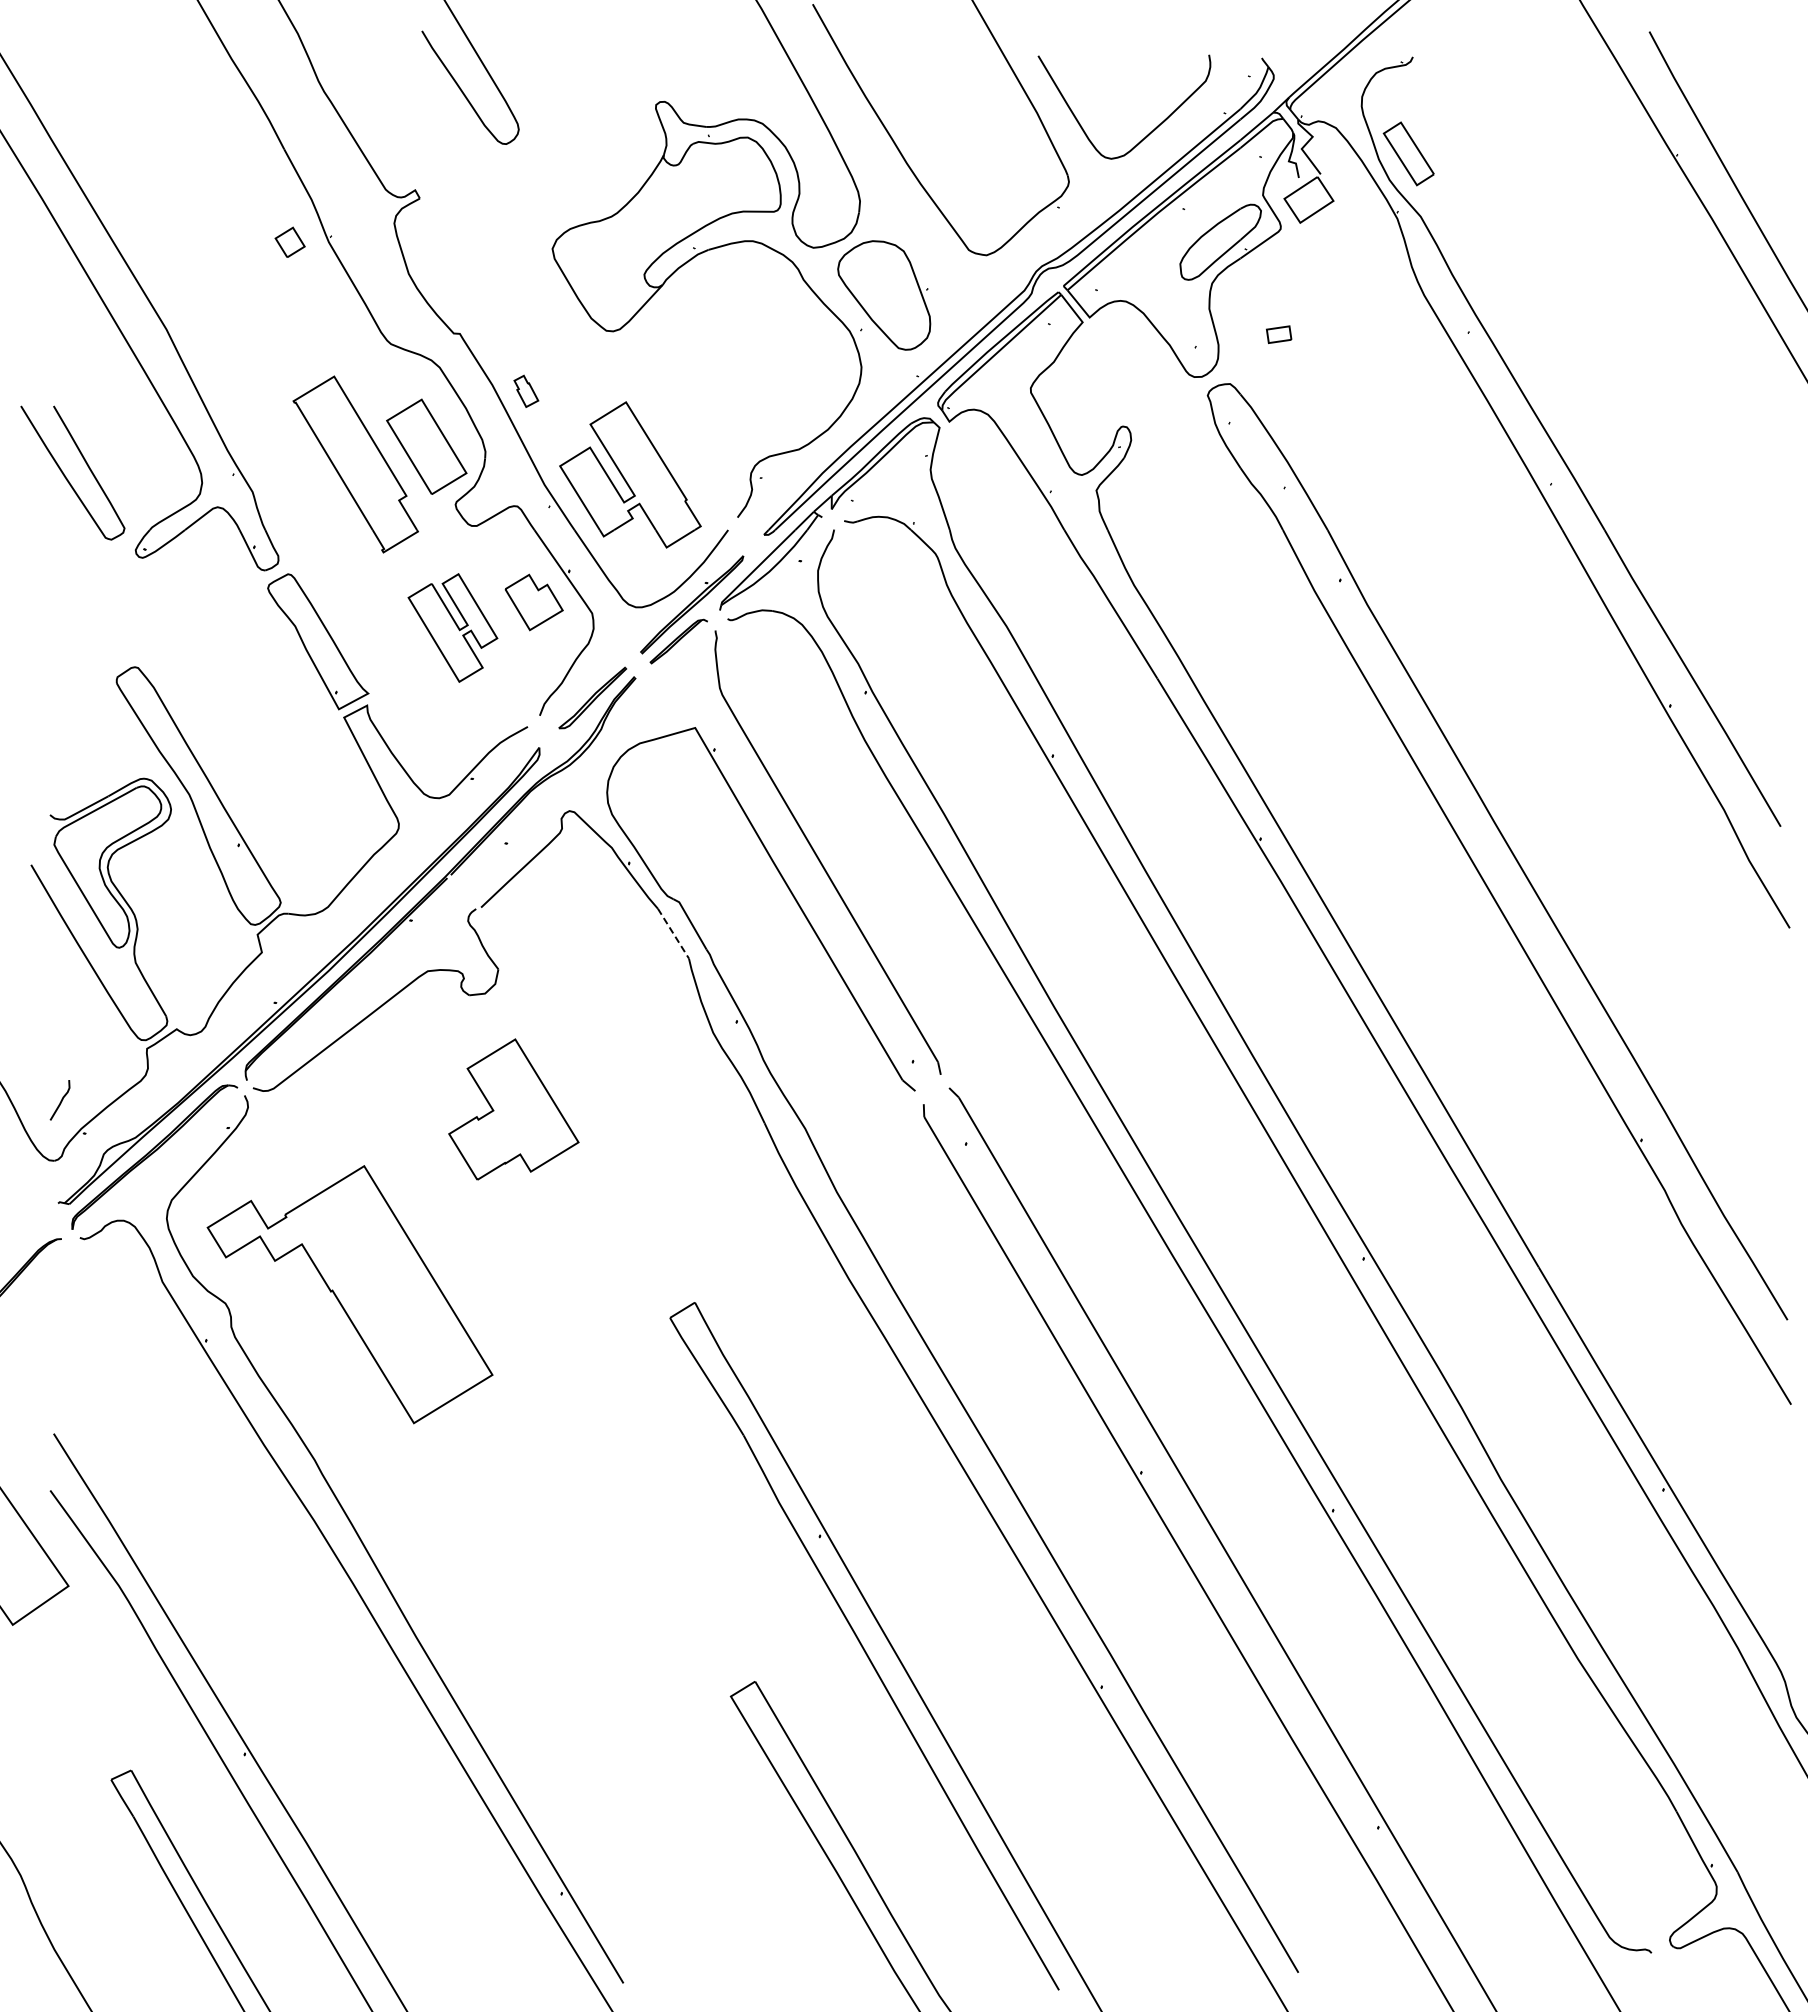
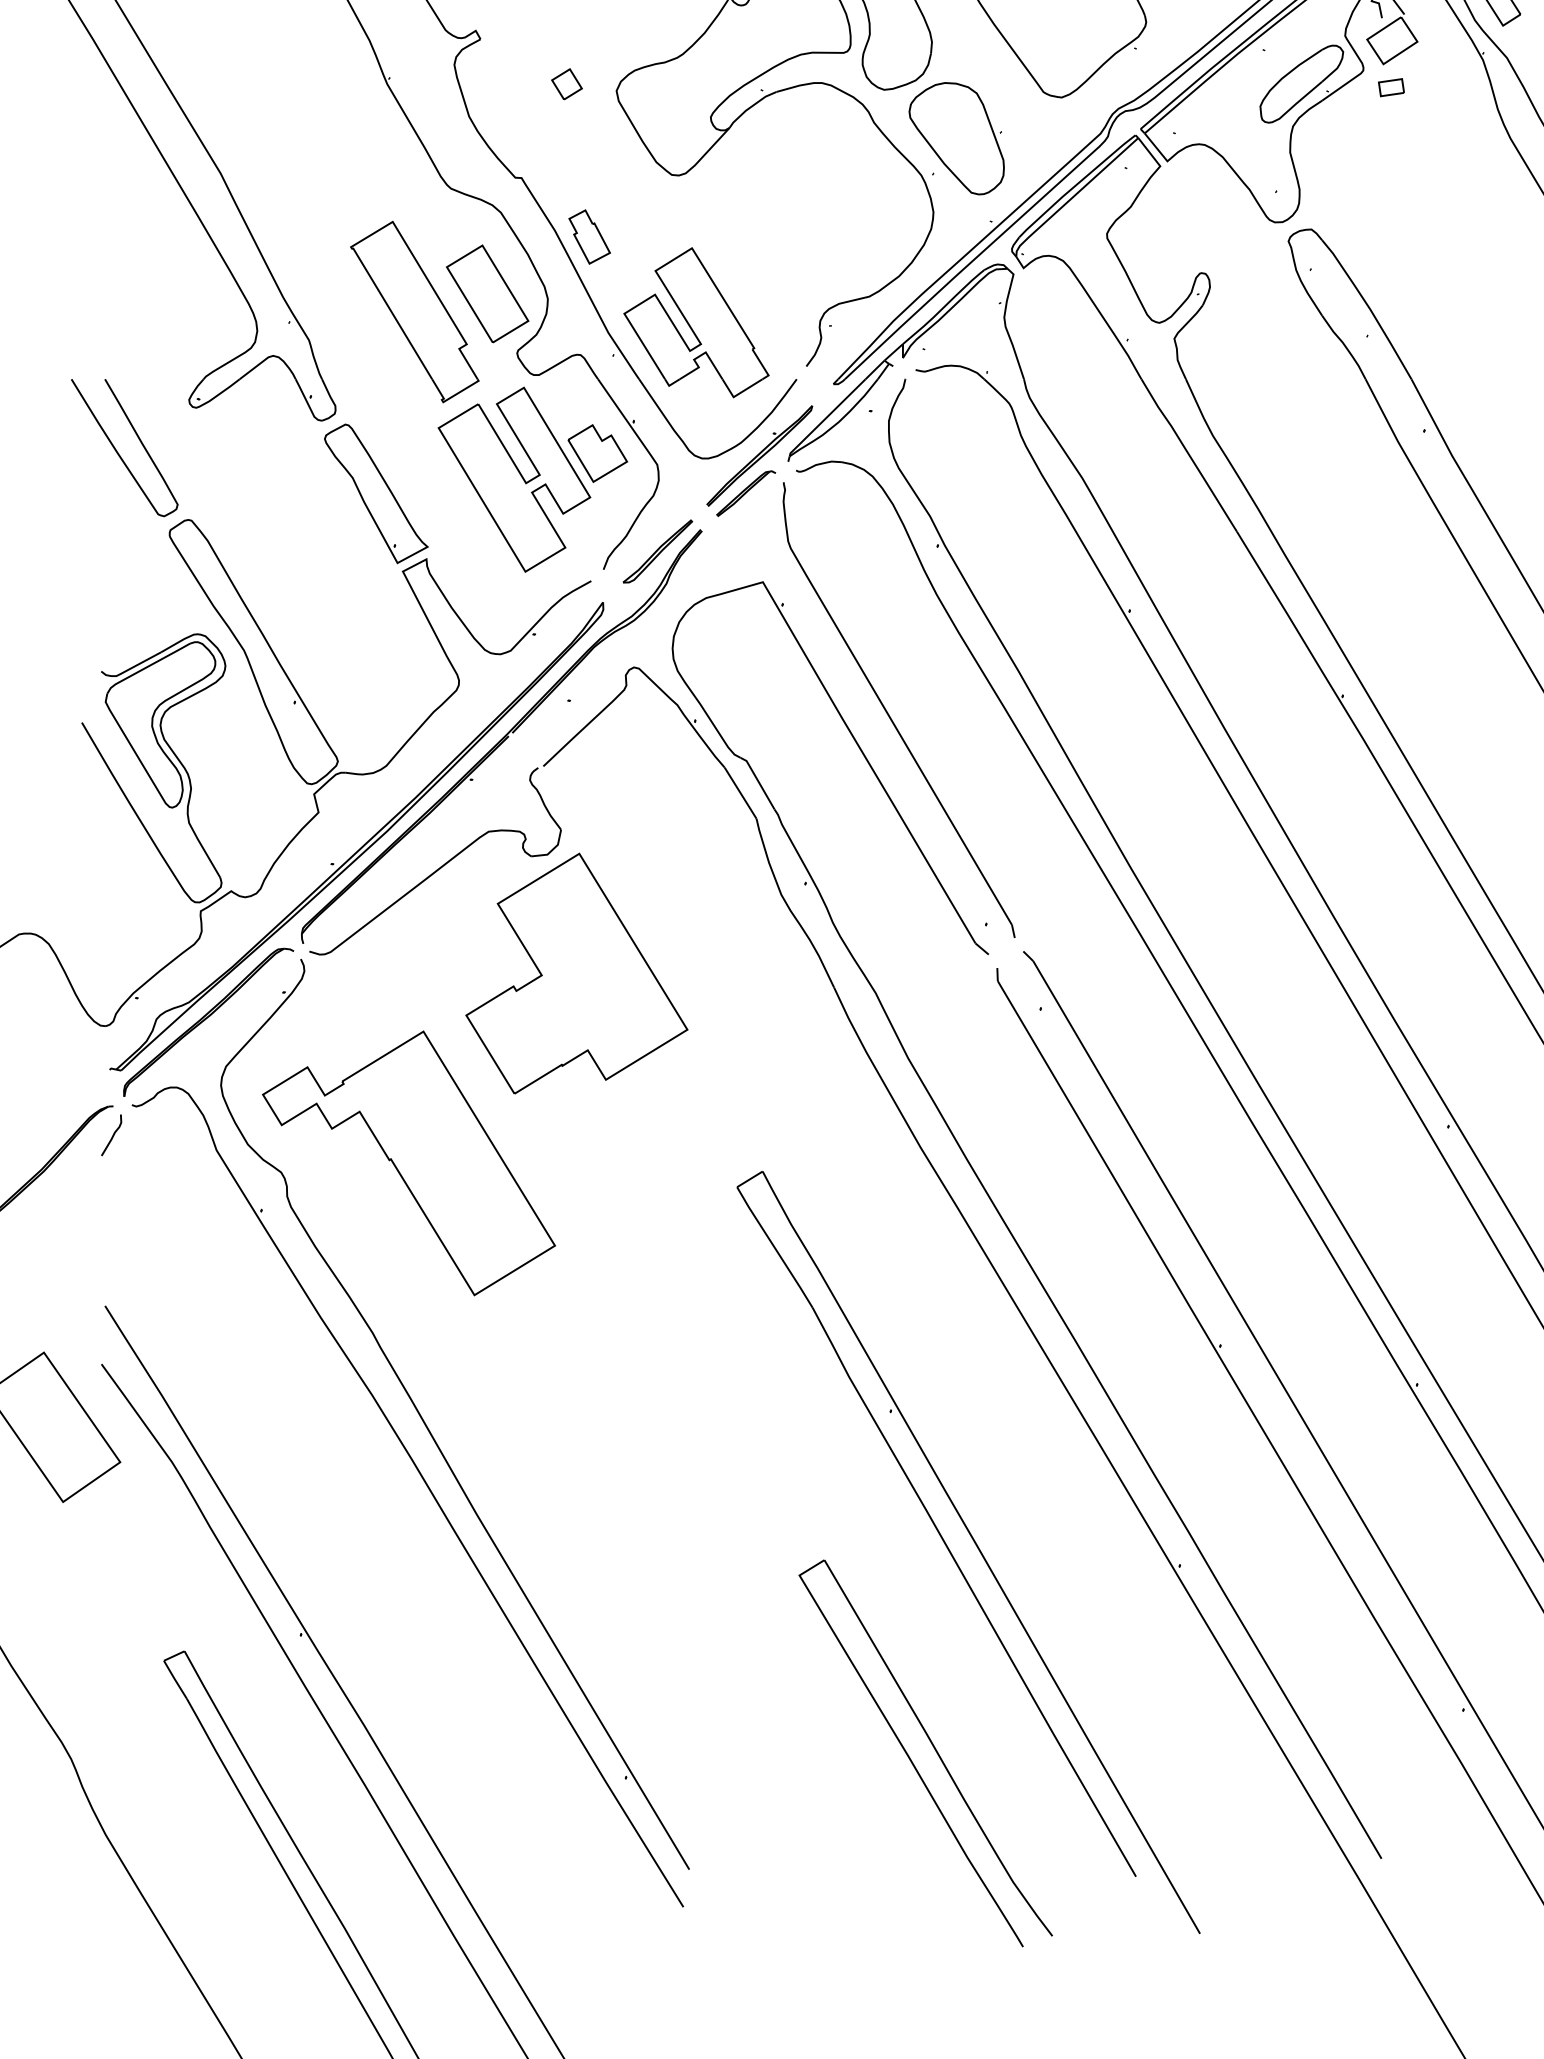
part: (289, 241) -> (566, 83), moved
part: (1279, 334) -> (1391, 87), moved
part: (526, 391) -> (589, 237), size x1.67
curve: (66, 476) -> (118, 451), moved
part: (452, 627) -> (514, 479), size x1.67
line: (673, 934) -> (740, 794), dashed -> solid
curve: (60, 1100) -> (112, 1135), moved
part: (513, 1109) -> (576, 973), size x1.67

